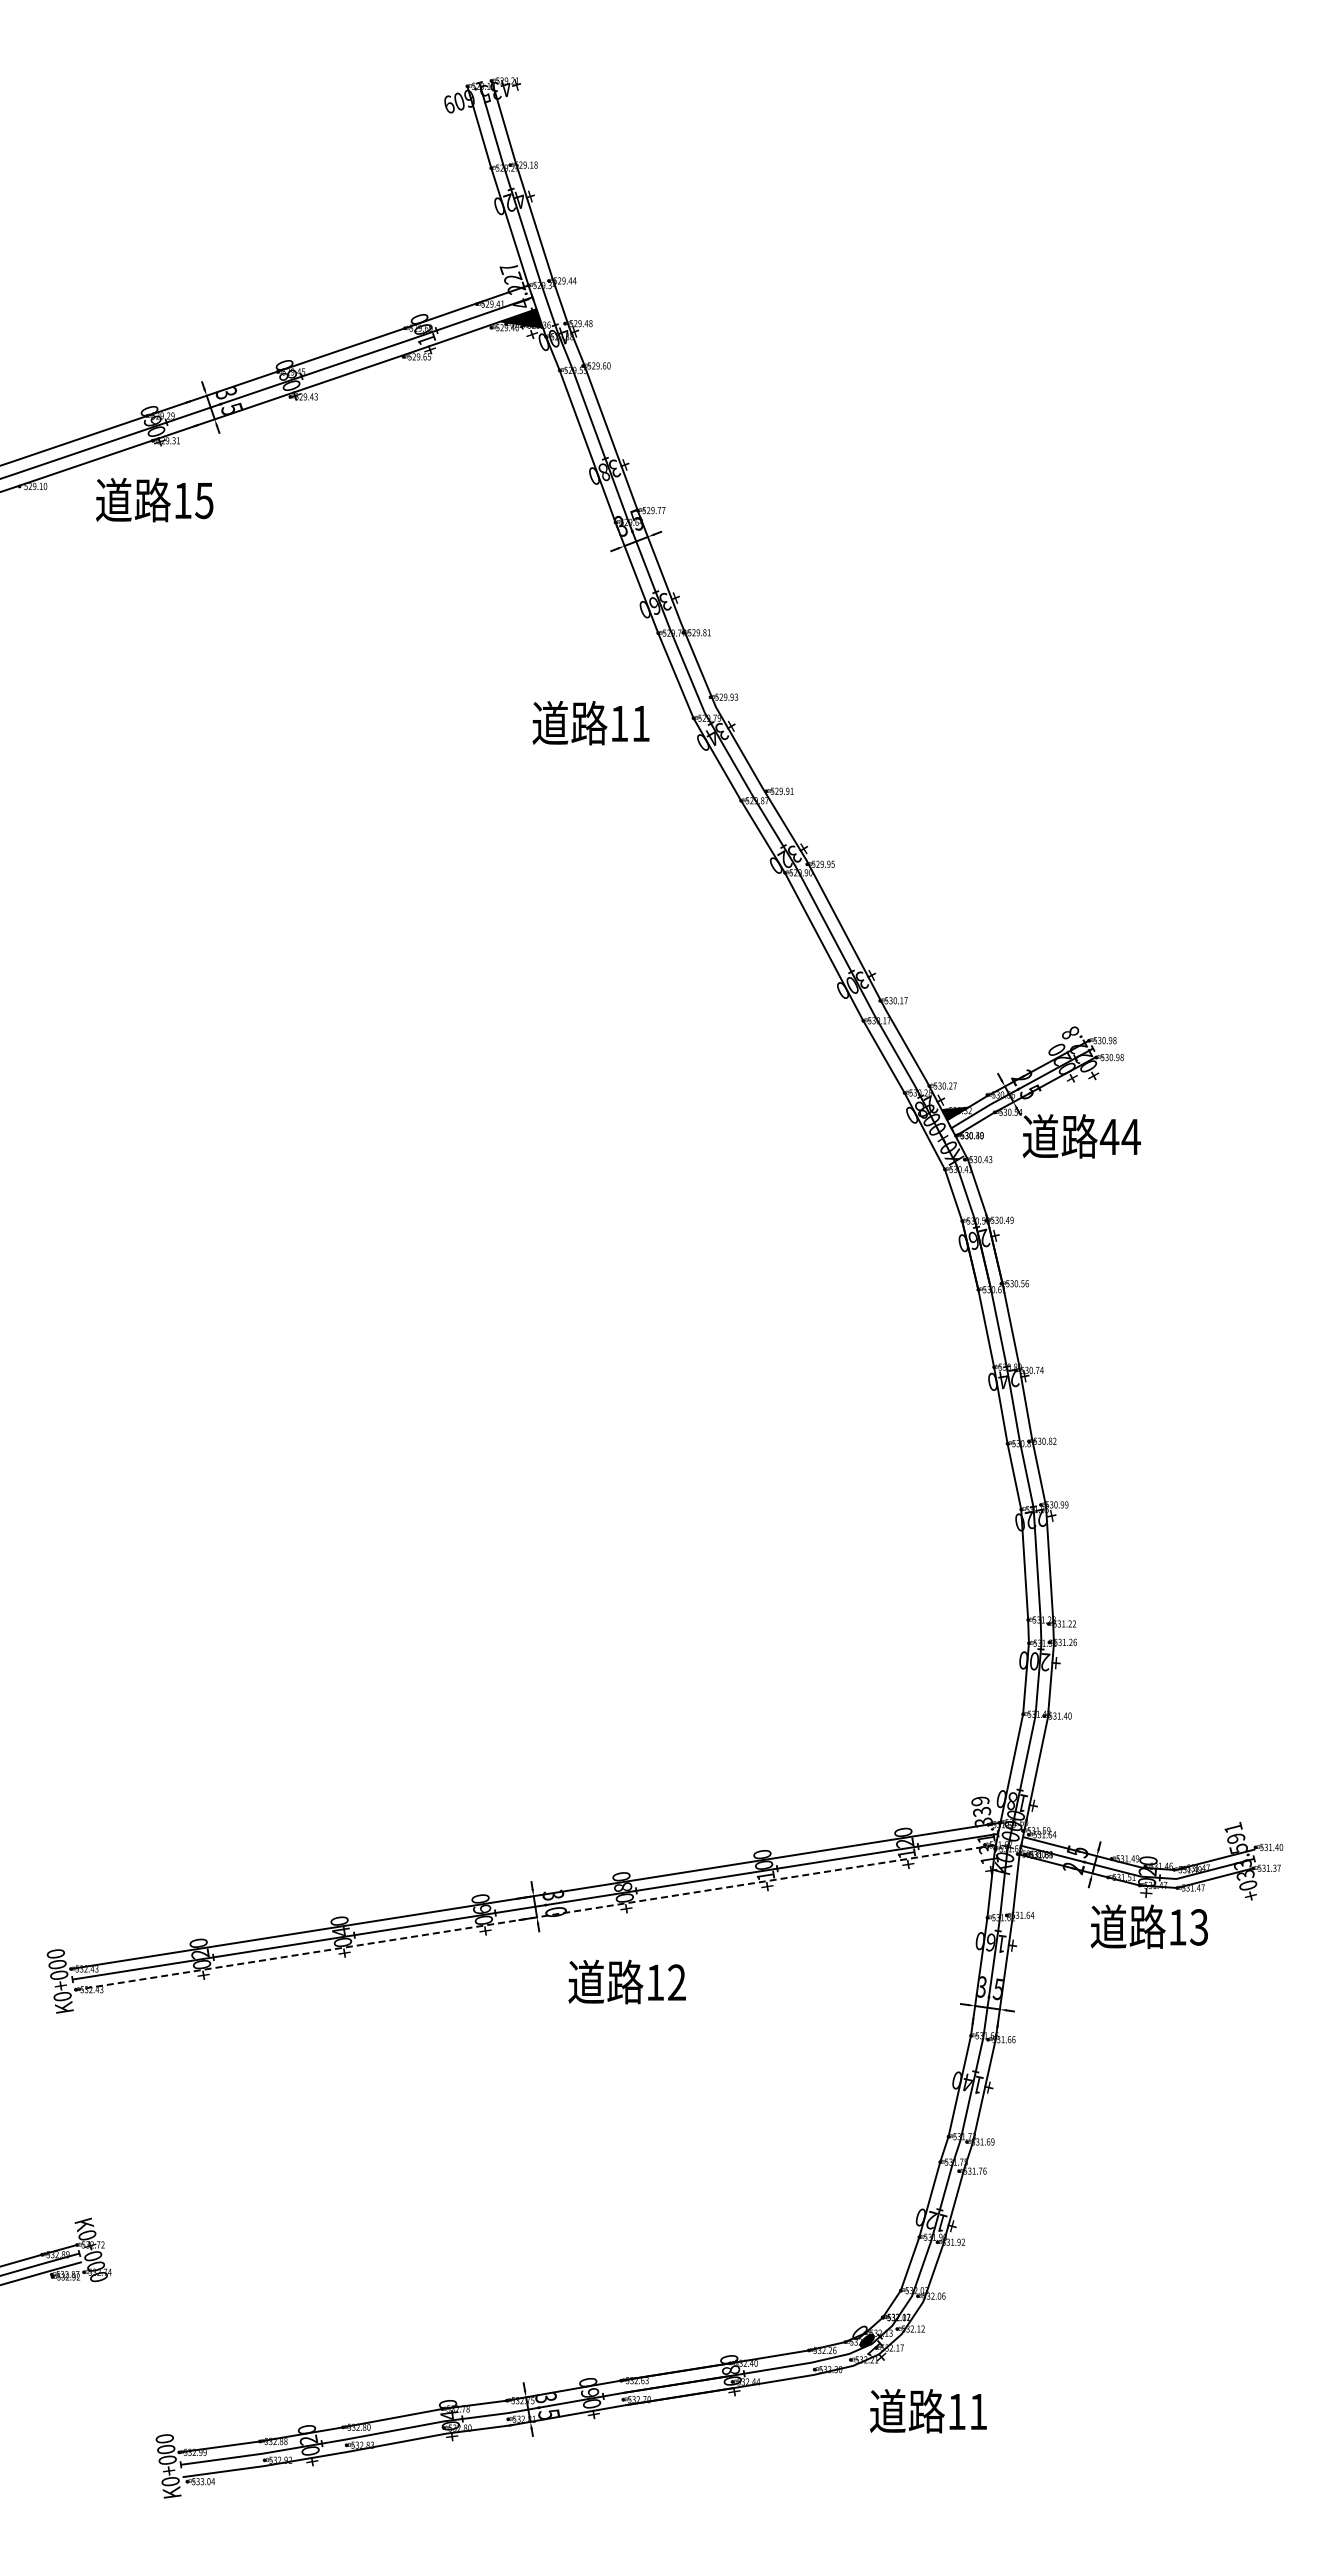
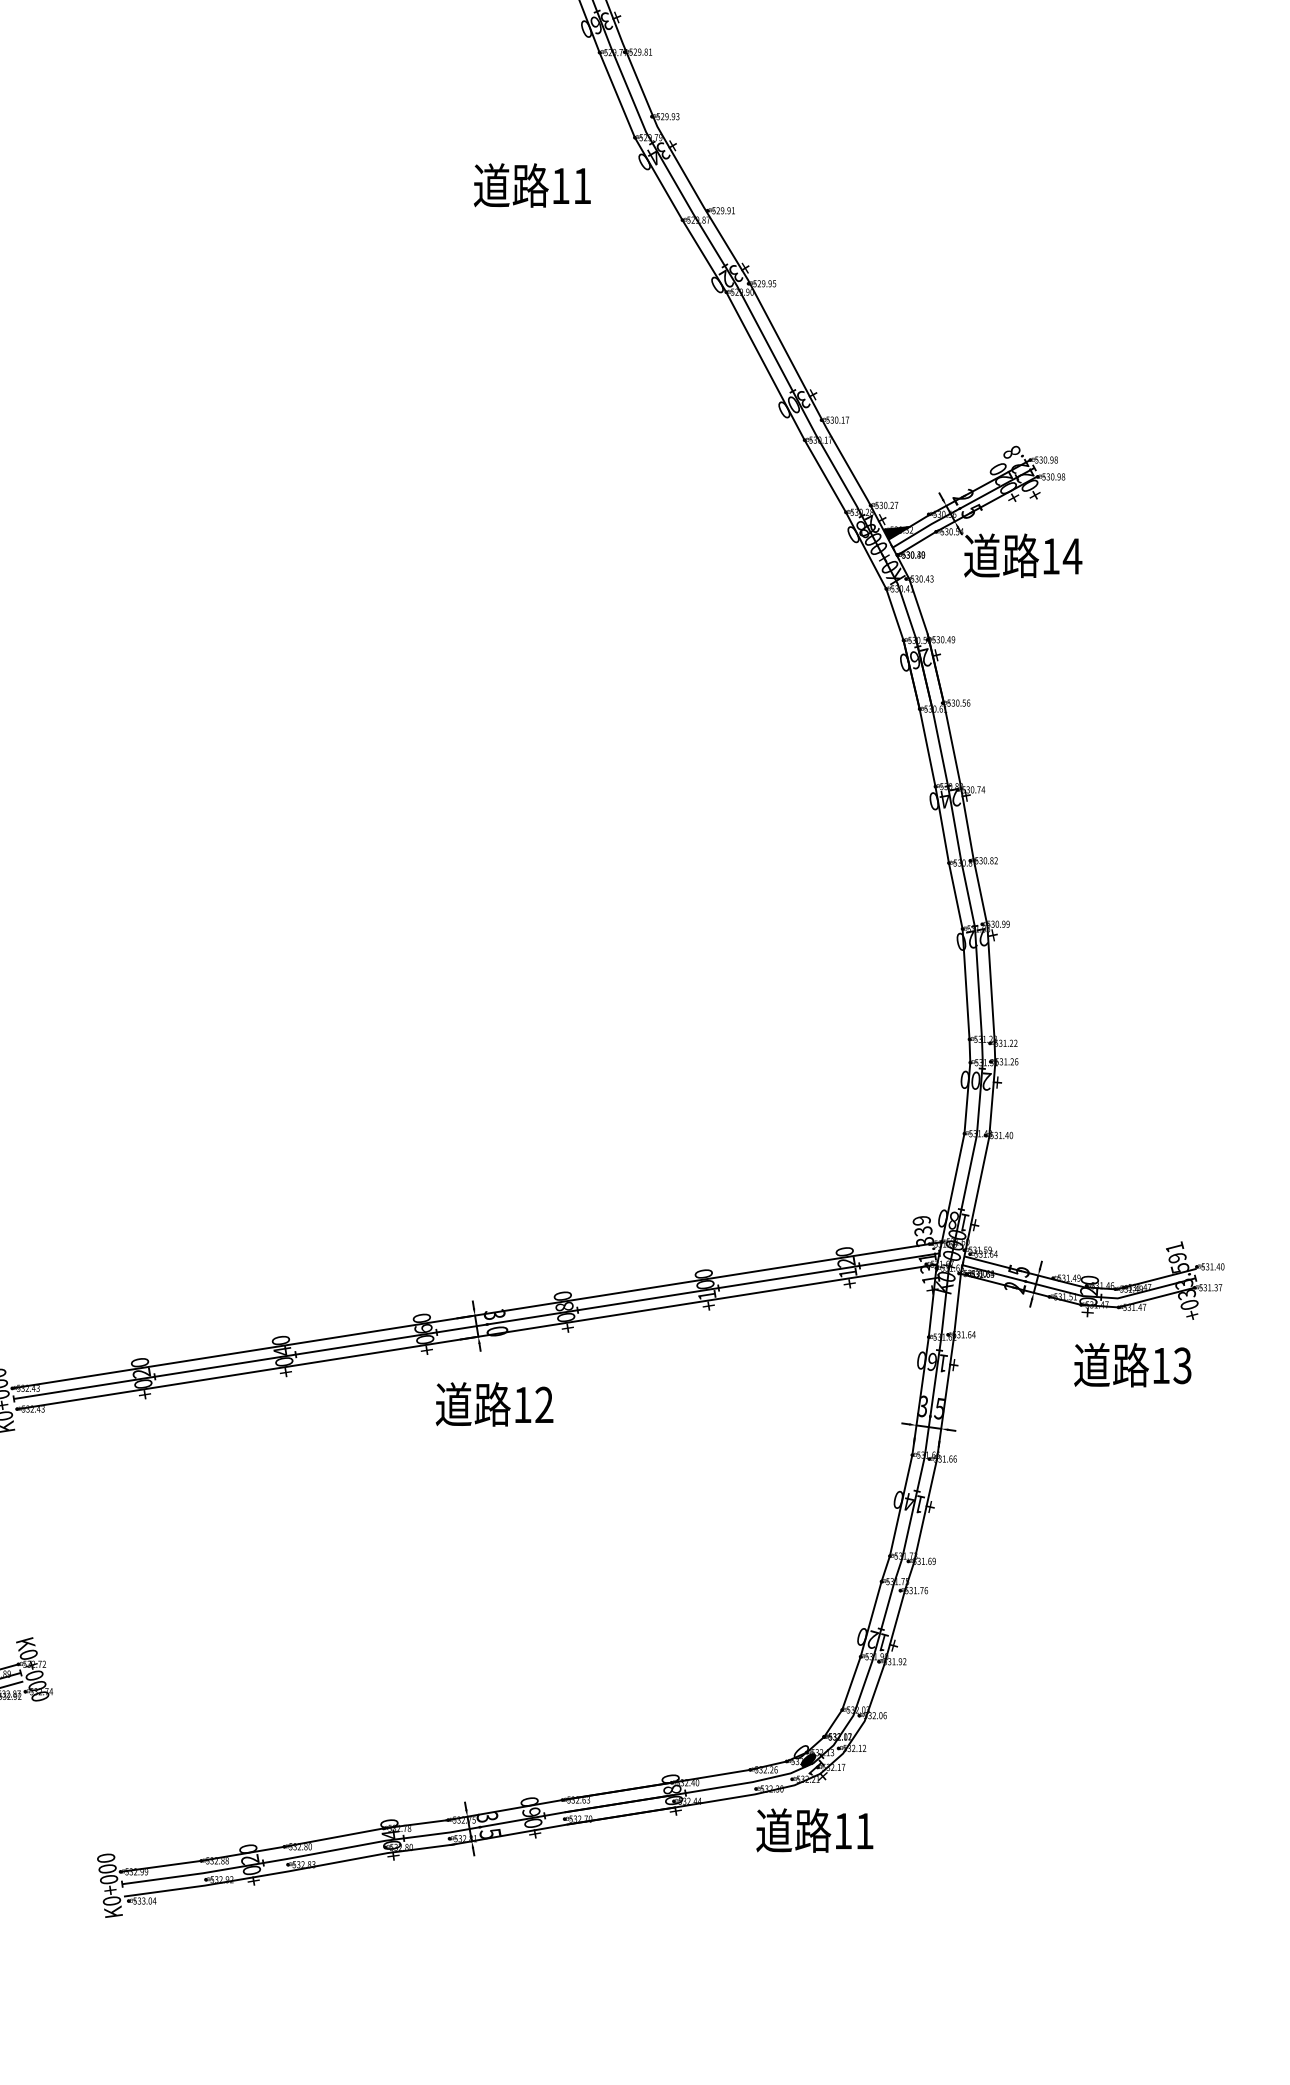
text: (590, 722) -> (531, 184), moved
text: (1109, 1136) -> (1050, 555), 44 -> 14
line: (535, 1917) -> (476, 1336), dashed -> solid
text: (1148, 1926) -> (1131, 1364), moved
text: (626, 1981) -> (493, 1403), moved
text: (928, 2411) -> (814, 1830), moved

